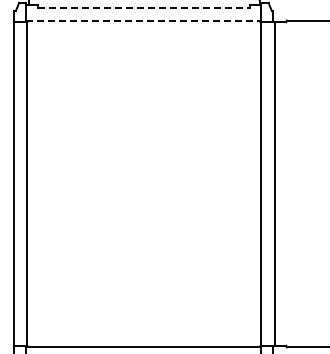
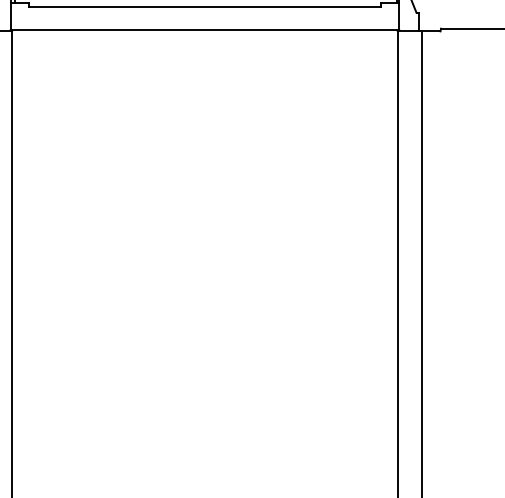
line: (144, 7) -> (205, 6), dashed -> solid
line: (144, 21) -> (205, 30), dashed -> solid

